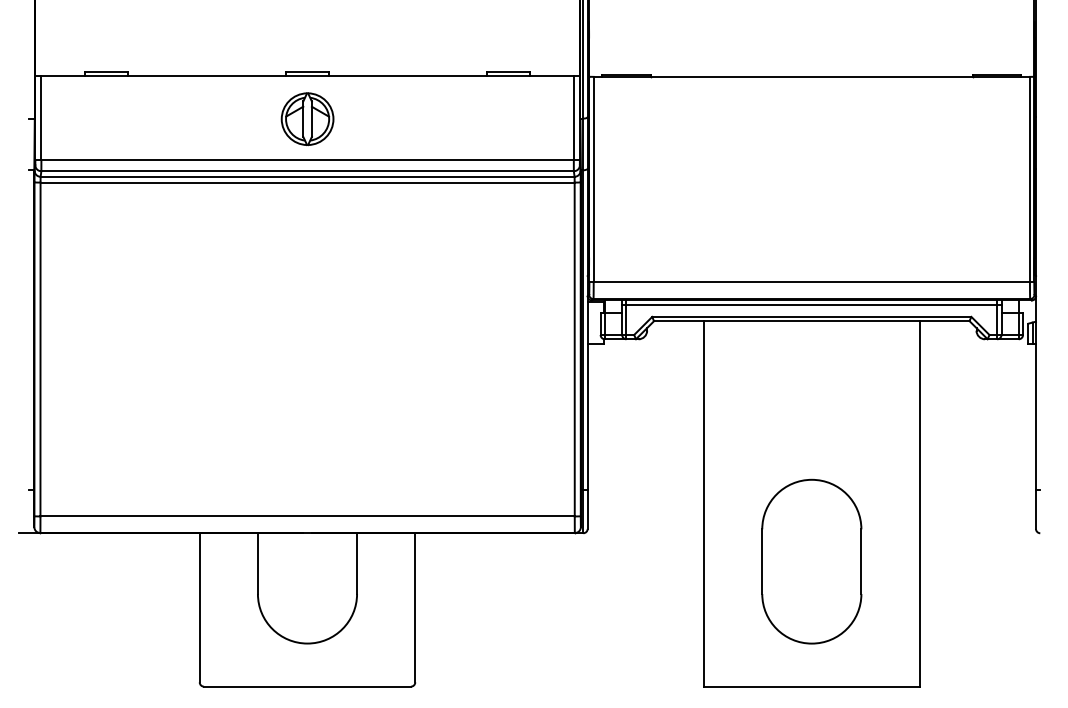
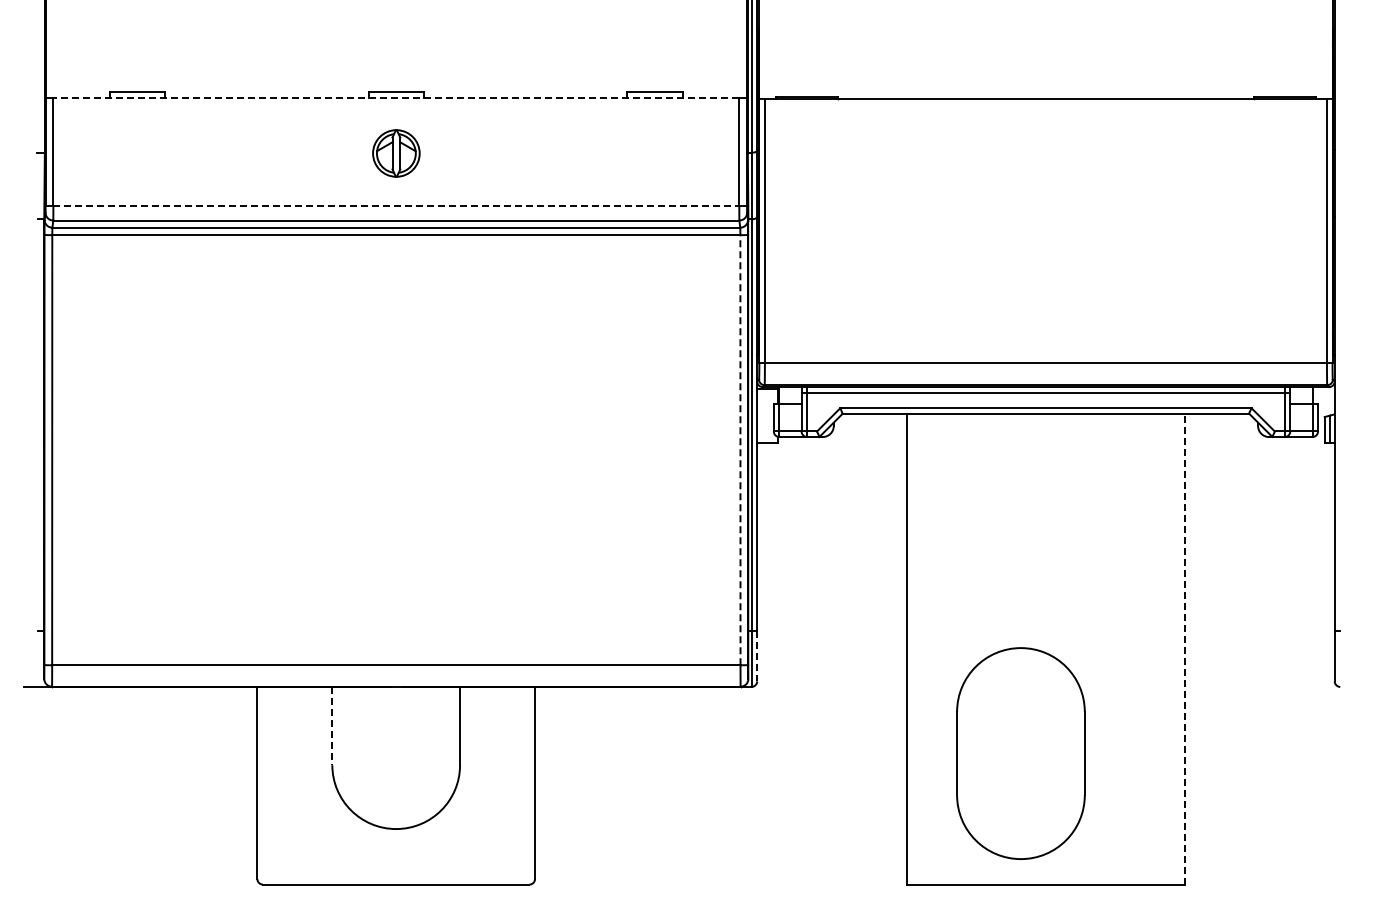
line: (307, 75) -> (396, 97), solid -> dashed
part: (307, 119) -> (396, 153), size x0.7
line: (307, 160) -> (396, 206), solid -> dashed
line: (574, 348) -> (740, 449), solid -> dashed
line: (919, 503) -> (1184, 648), solid -> dashed
line: (587, 509) -> (757, 656), solid -> dashed
part: (811, 561) -> (1020, 753), moved
line: (258, 563) -> (332, 726), solid -> dashed

